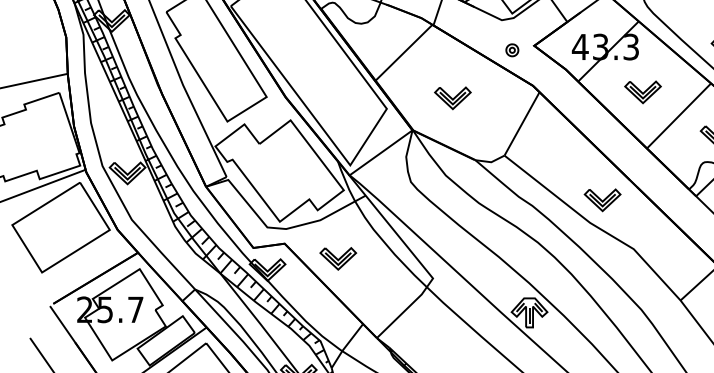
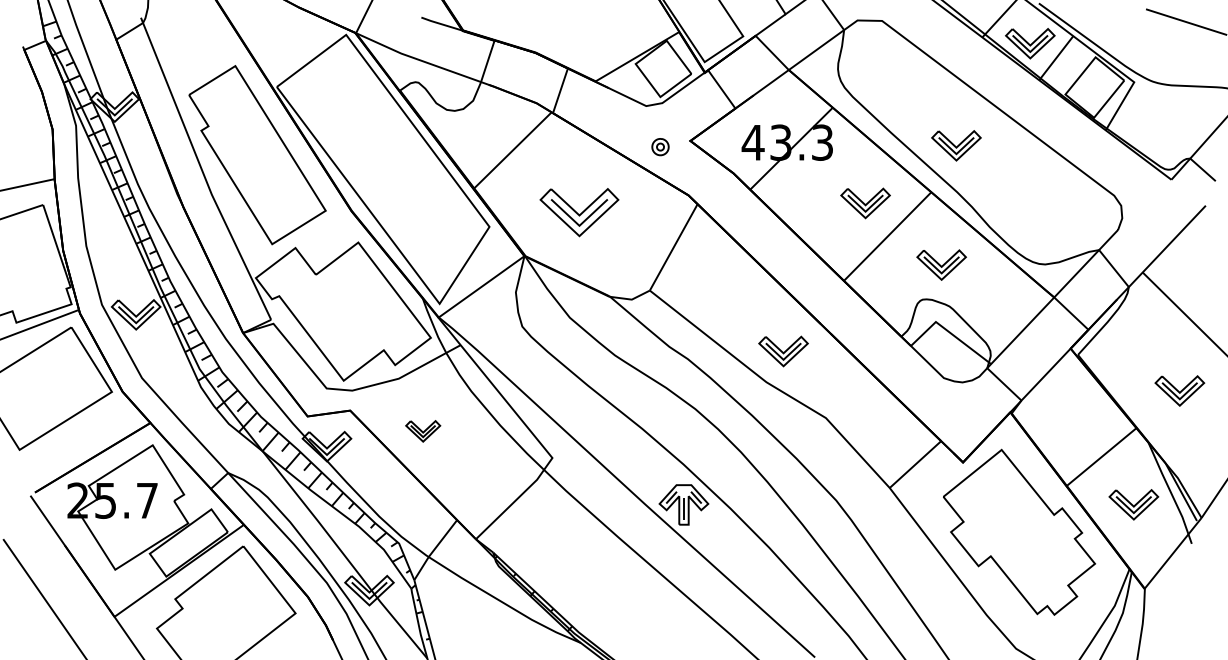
part: (642, 92) -> (865, 203), moved
part: (452, 98) -> (579, 212), size x1.6
part: (337, 259) -> (422, 431), size x0.7

